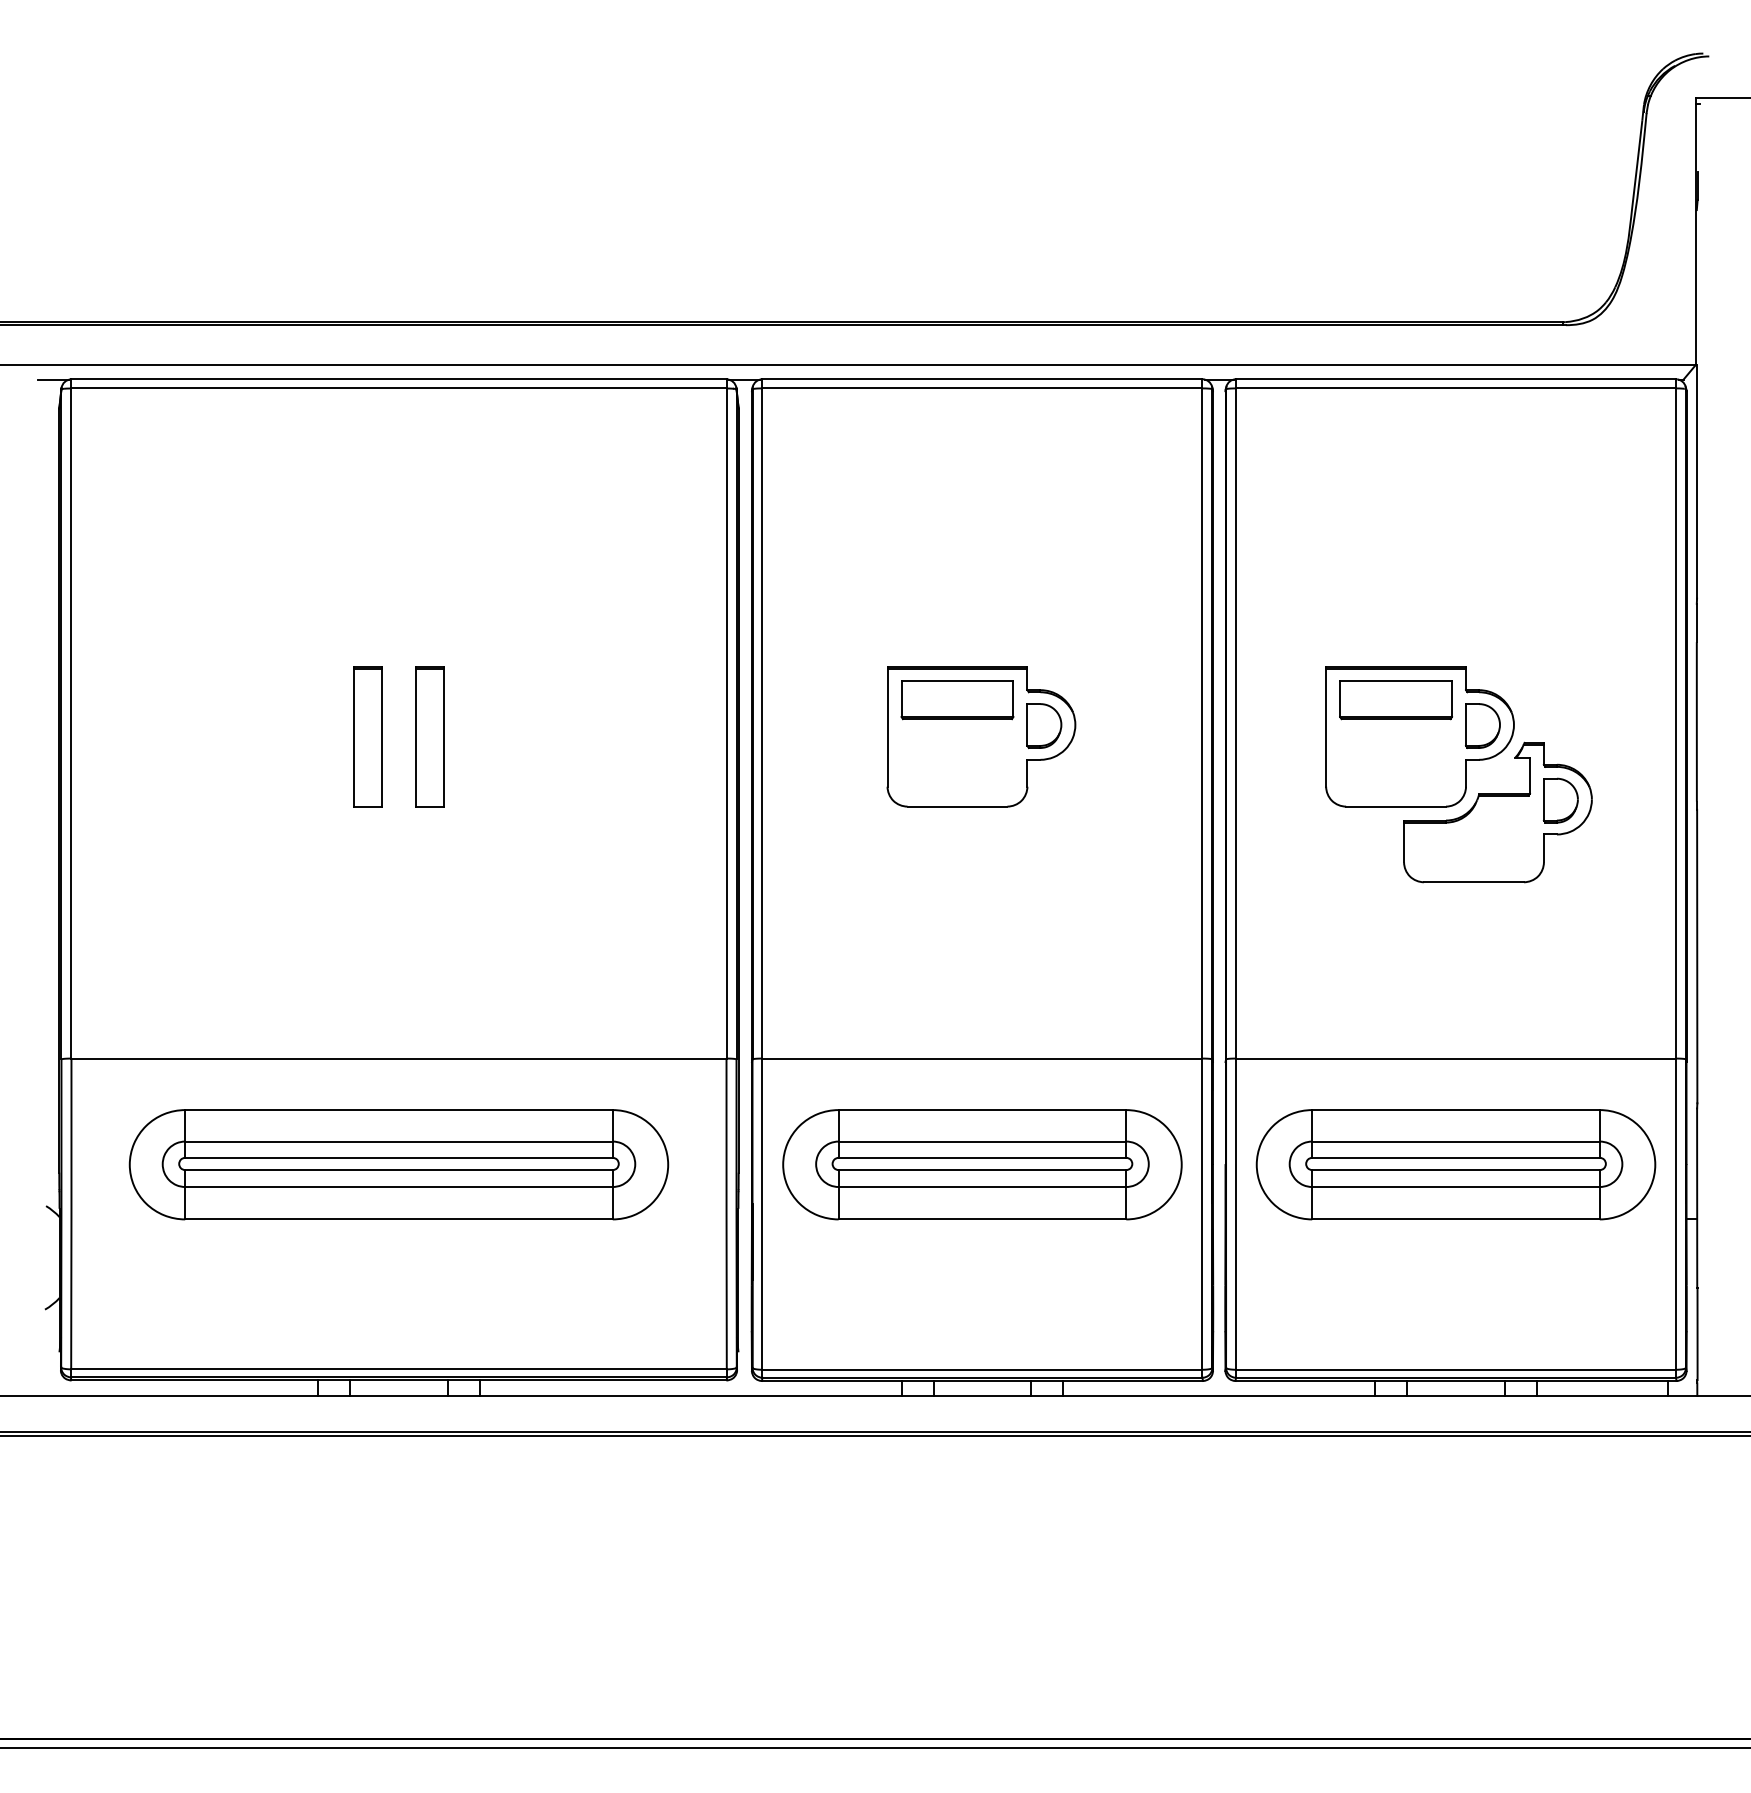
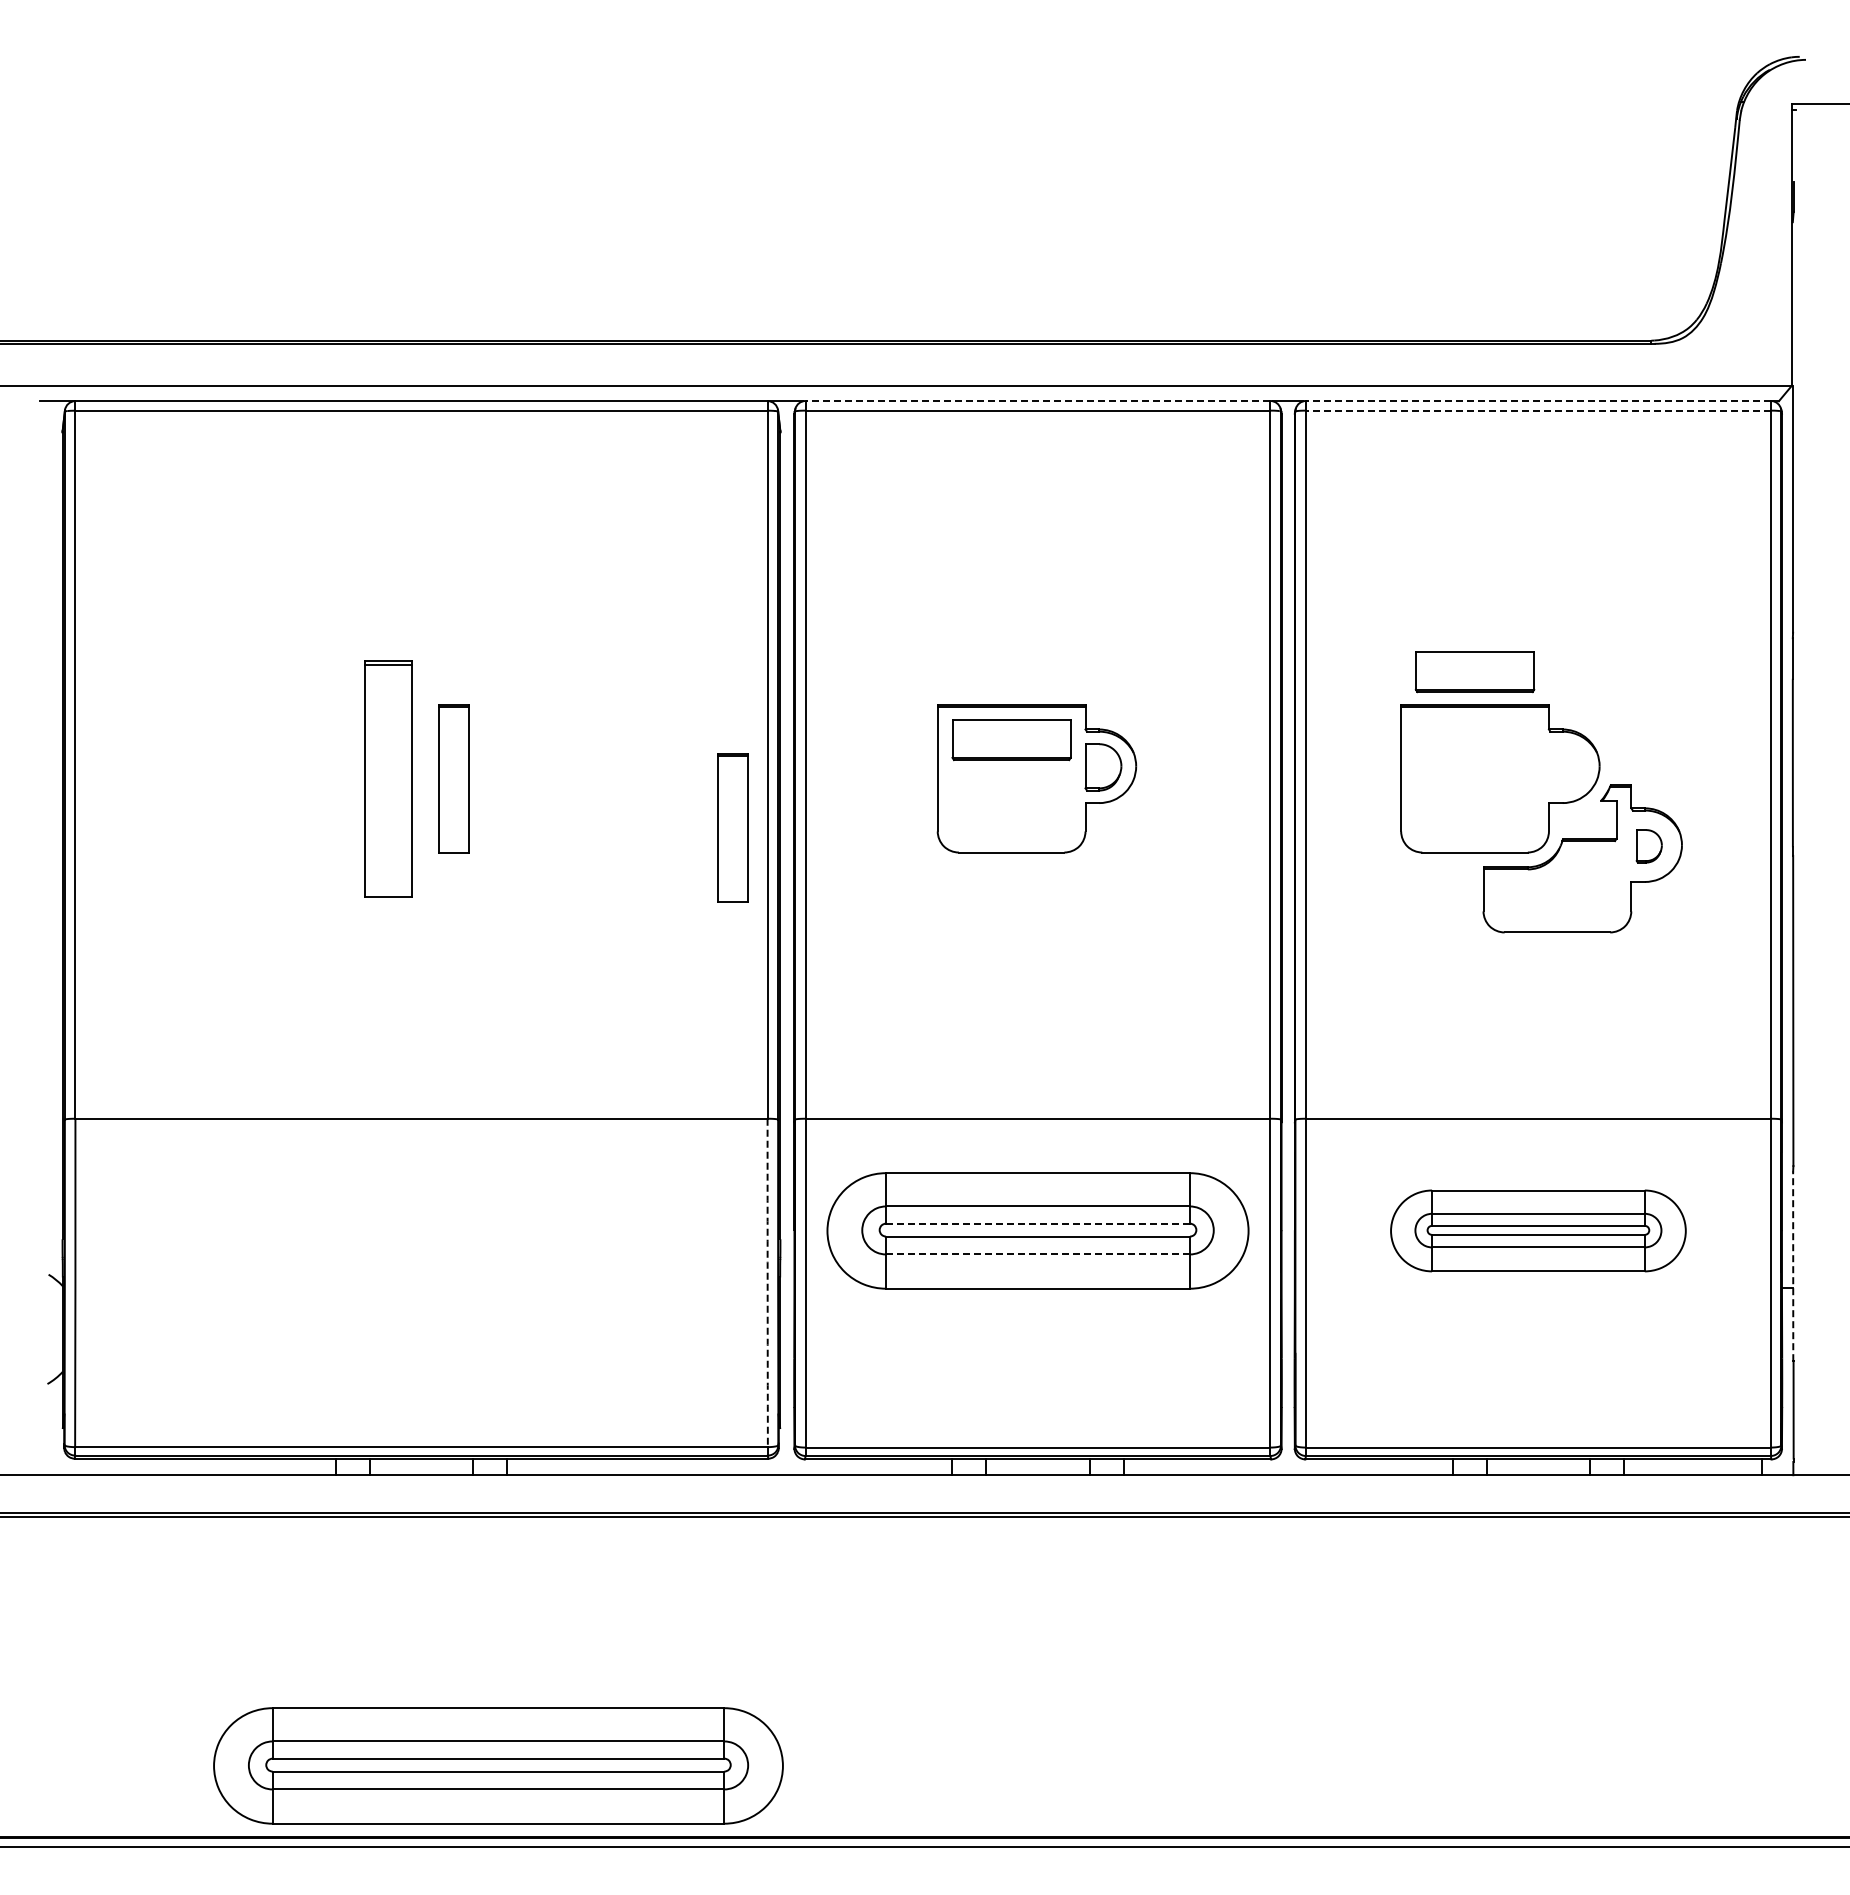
line: (981, 378) -> (1037, 400), solid -> dashed
line: (1455, 378) -> (1537, 400), solid -> dashed
line: (1455, 388) -> (1537, 410), solid -> dashed
part: (1395, 700) -> (1474, 672), moved
part: (1482, 726) -> (1566, 767), removed
part: (367, 736) -> (388, 778), size x1.6
part: (693, 782) -> (732, 827), added
part: (1561, 800) -> (1649, 846), size x0.7
line: (982, 1157) -> (1038, 1223), solid -> dashed
part: (398, 1164) -> (498, 1765), moved
part: (1456, 1164) -> (1538, 1230), size x0.7
line: (982, 1187) -> (1038, 1254), solid -> dashed
line: (1697, 1198) -> (1793, 1266), solid -> dashed
arc: (726, 1213) -> (767, 1282), solid -> dashed

